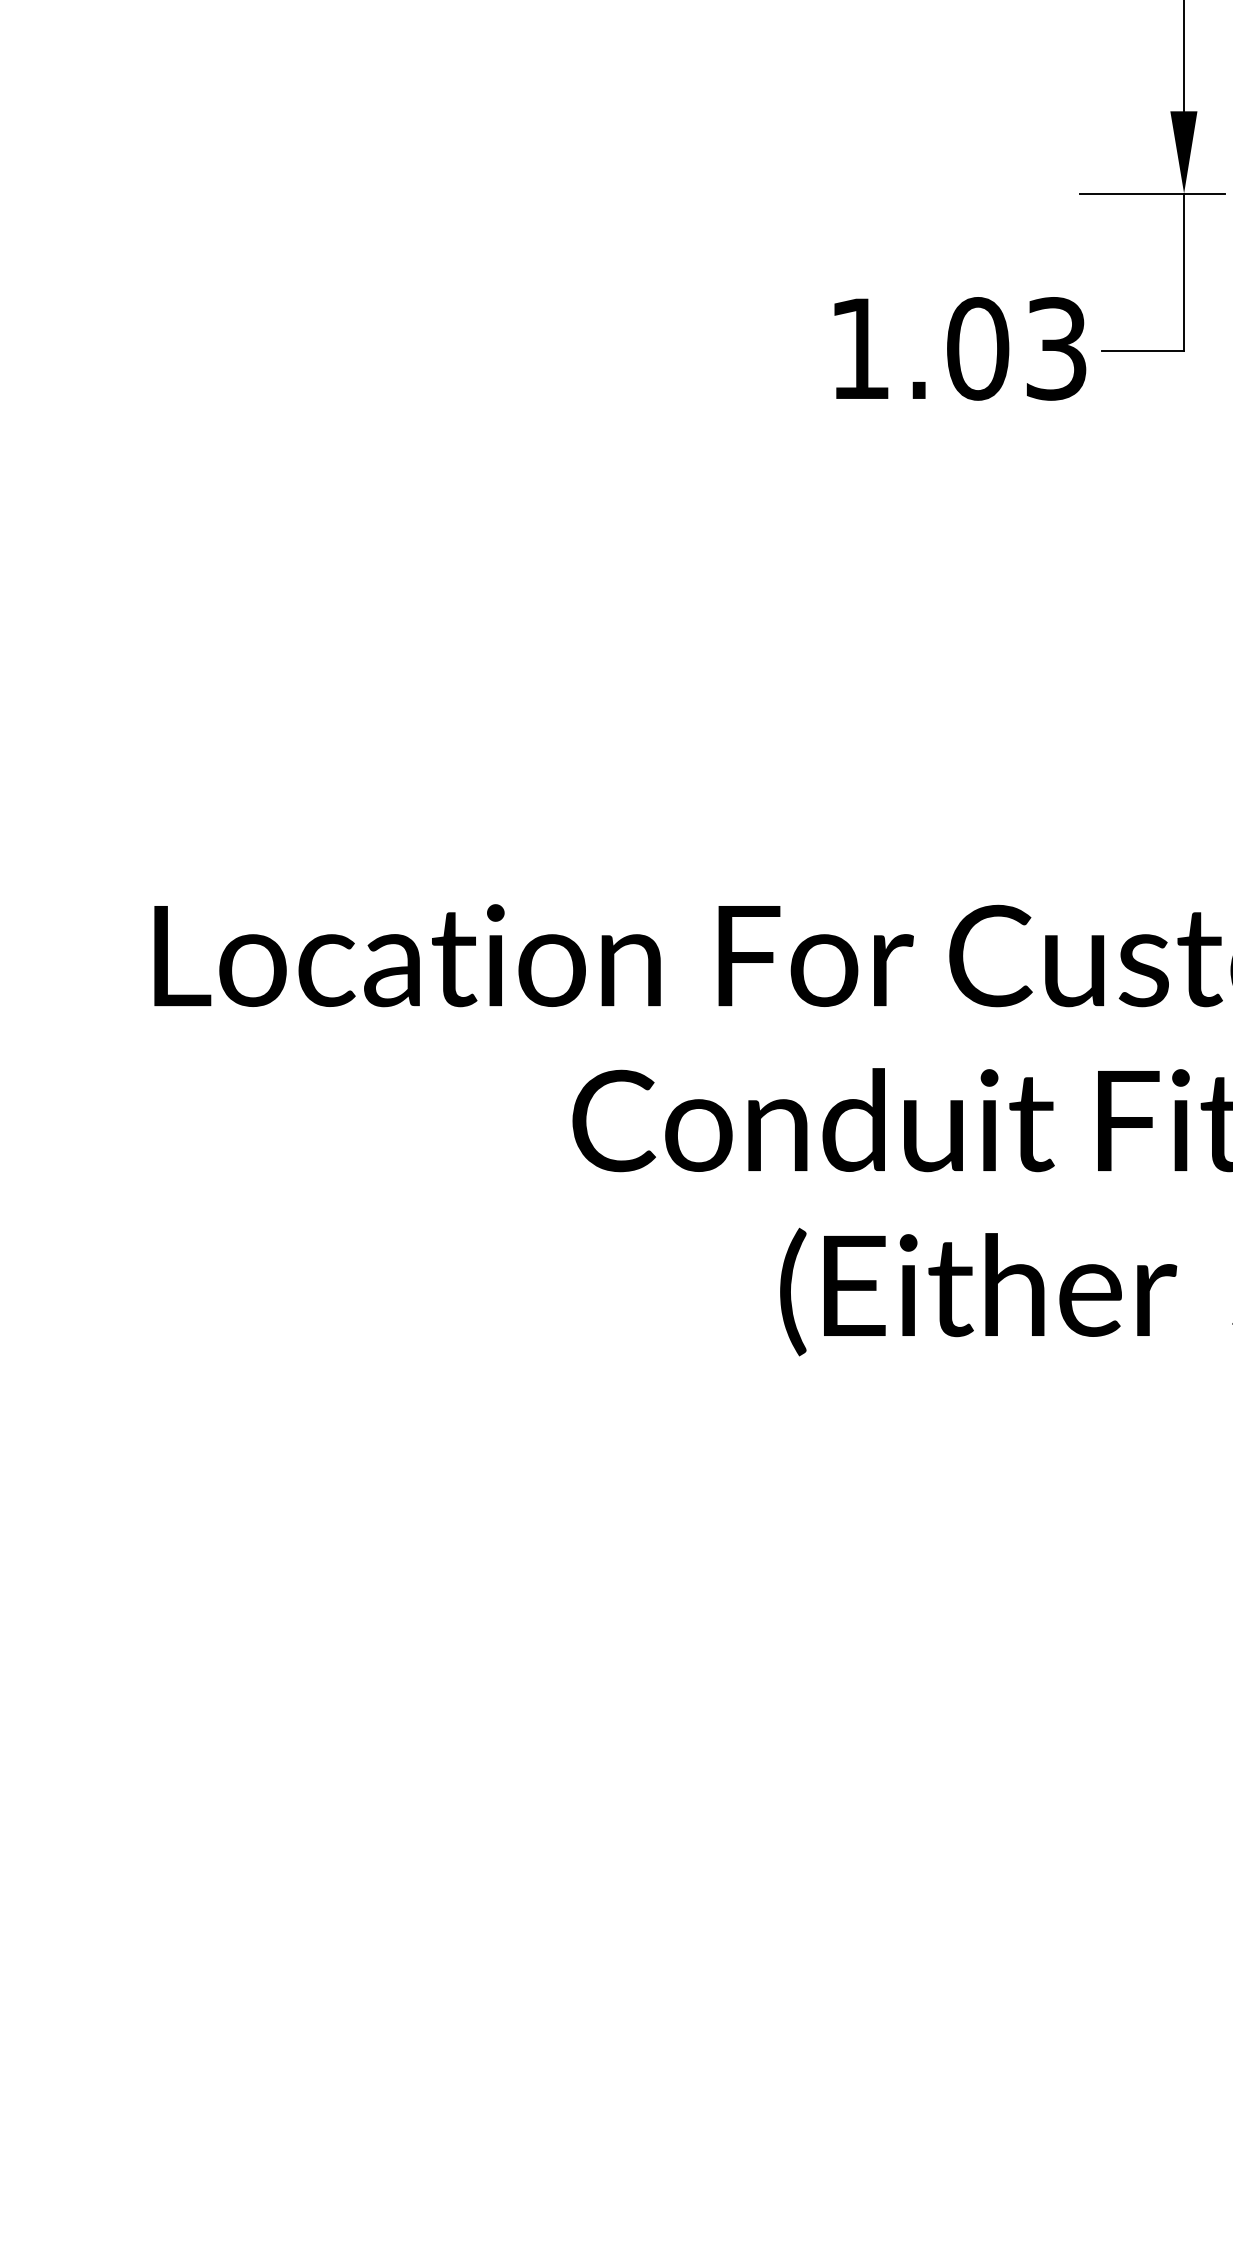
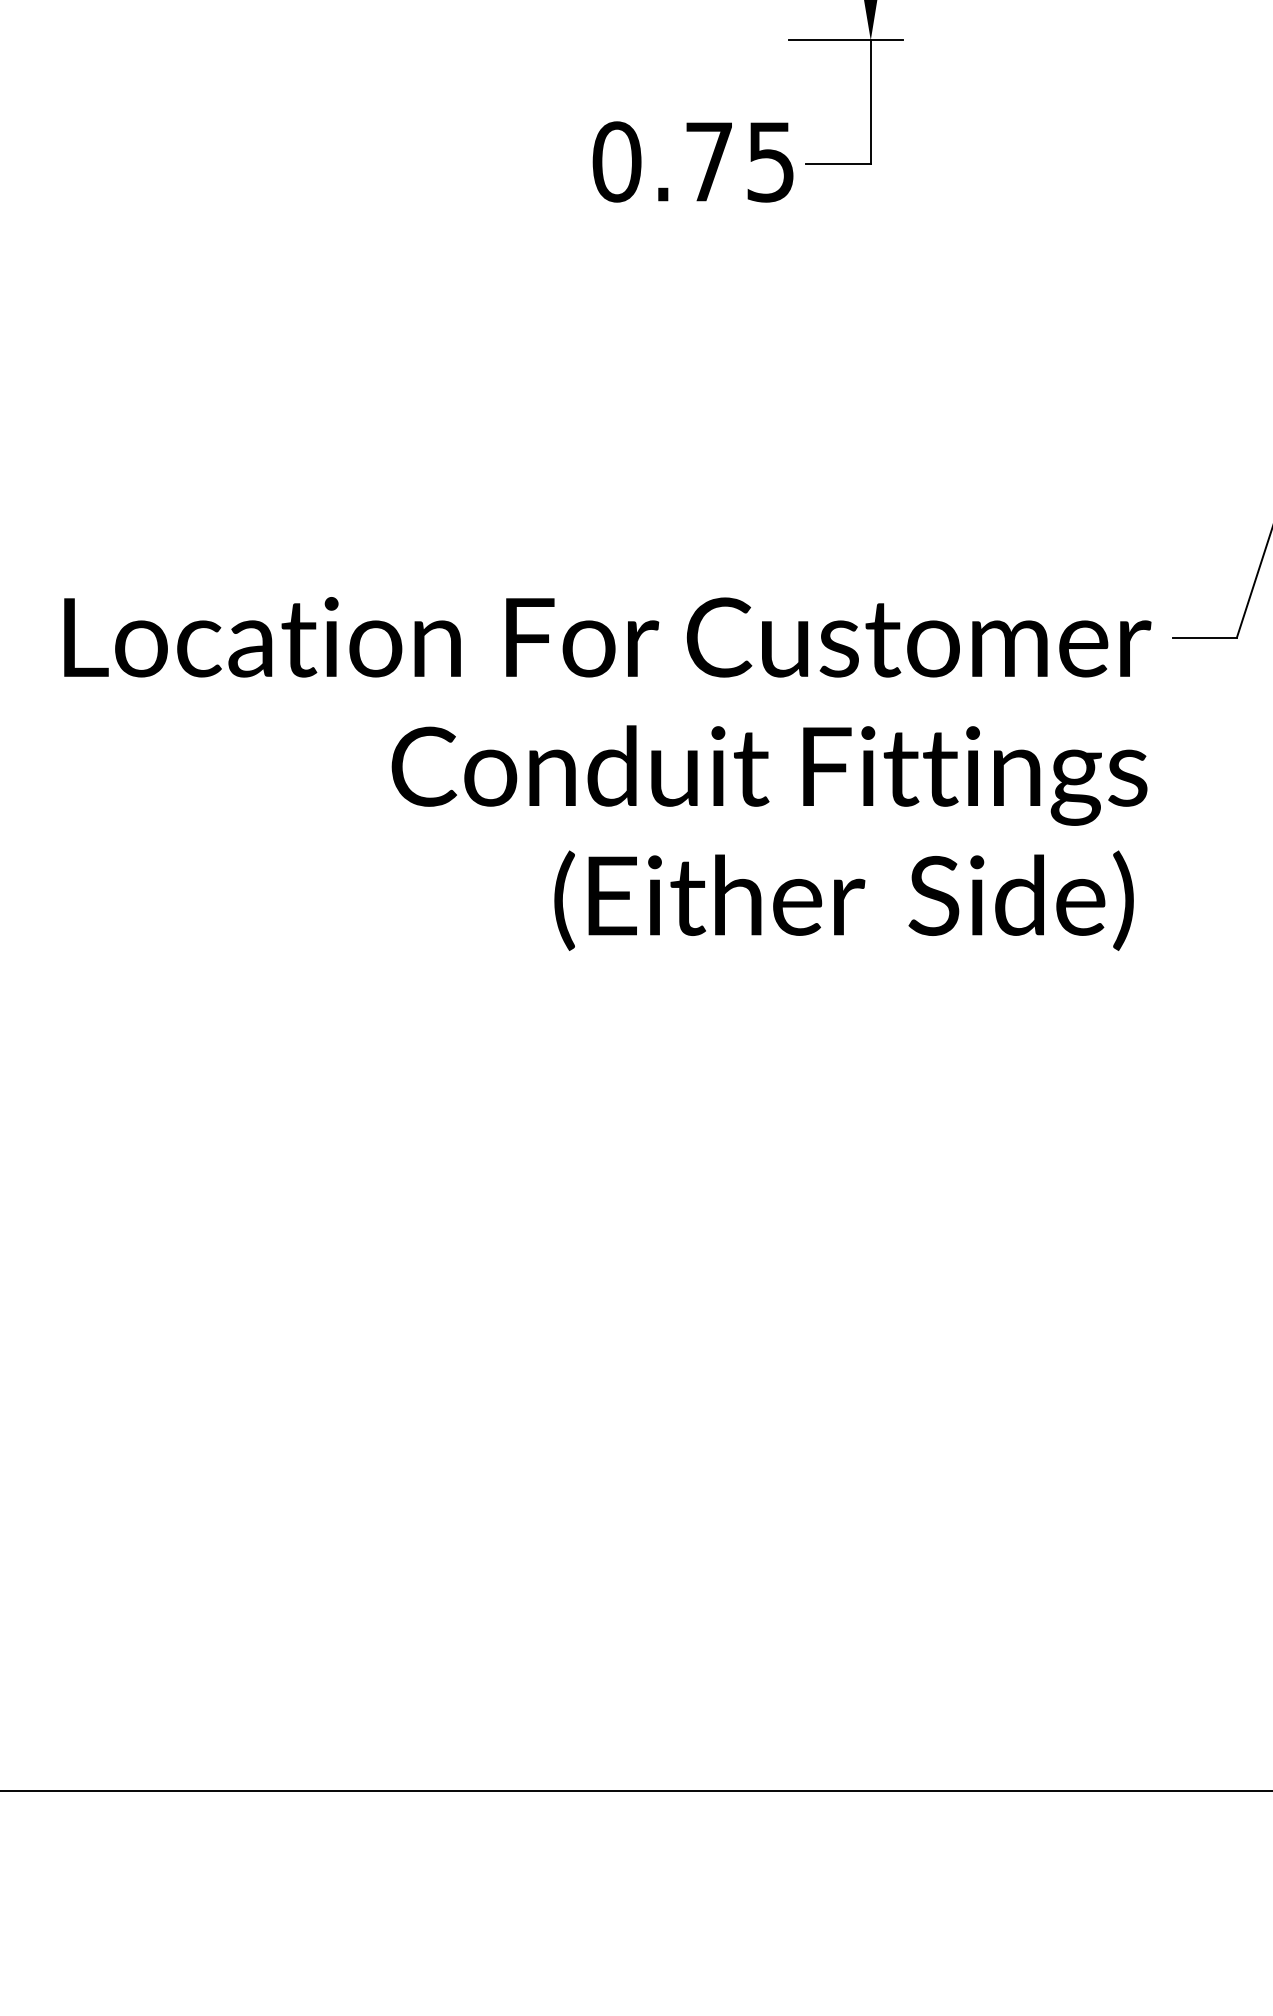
text: (957, 348) -> (693, 161), 1.03 -> 0.75

